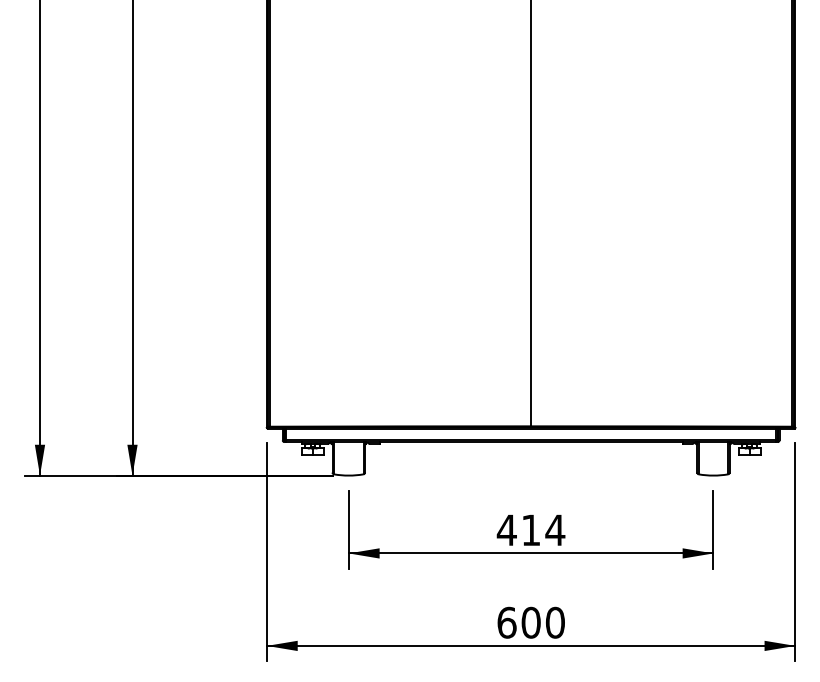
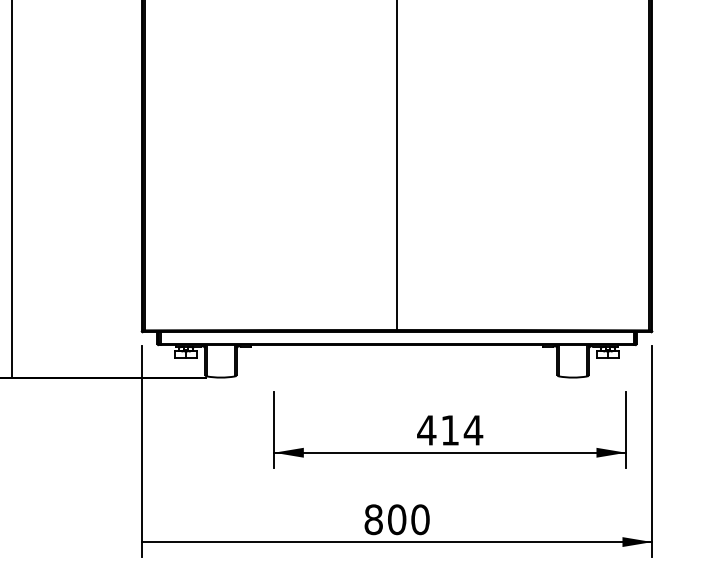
fill: (132, 459) -> (12, 362), removed
part: (530, 529) -> (449, 429), moved
text: (506, 622) -> (373, 519), 600 -> 800
fill: (281, 645) -> (155, 541), removed

